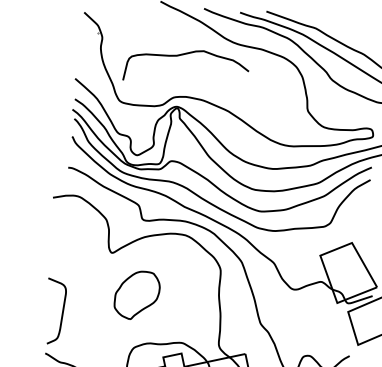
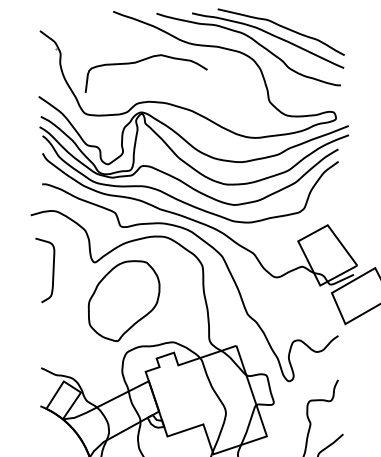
part: (136, 294) -> (123, 300), size x1.67
curve: (61, 312) -> (52, 270), moved

